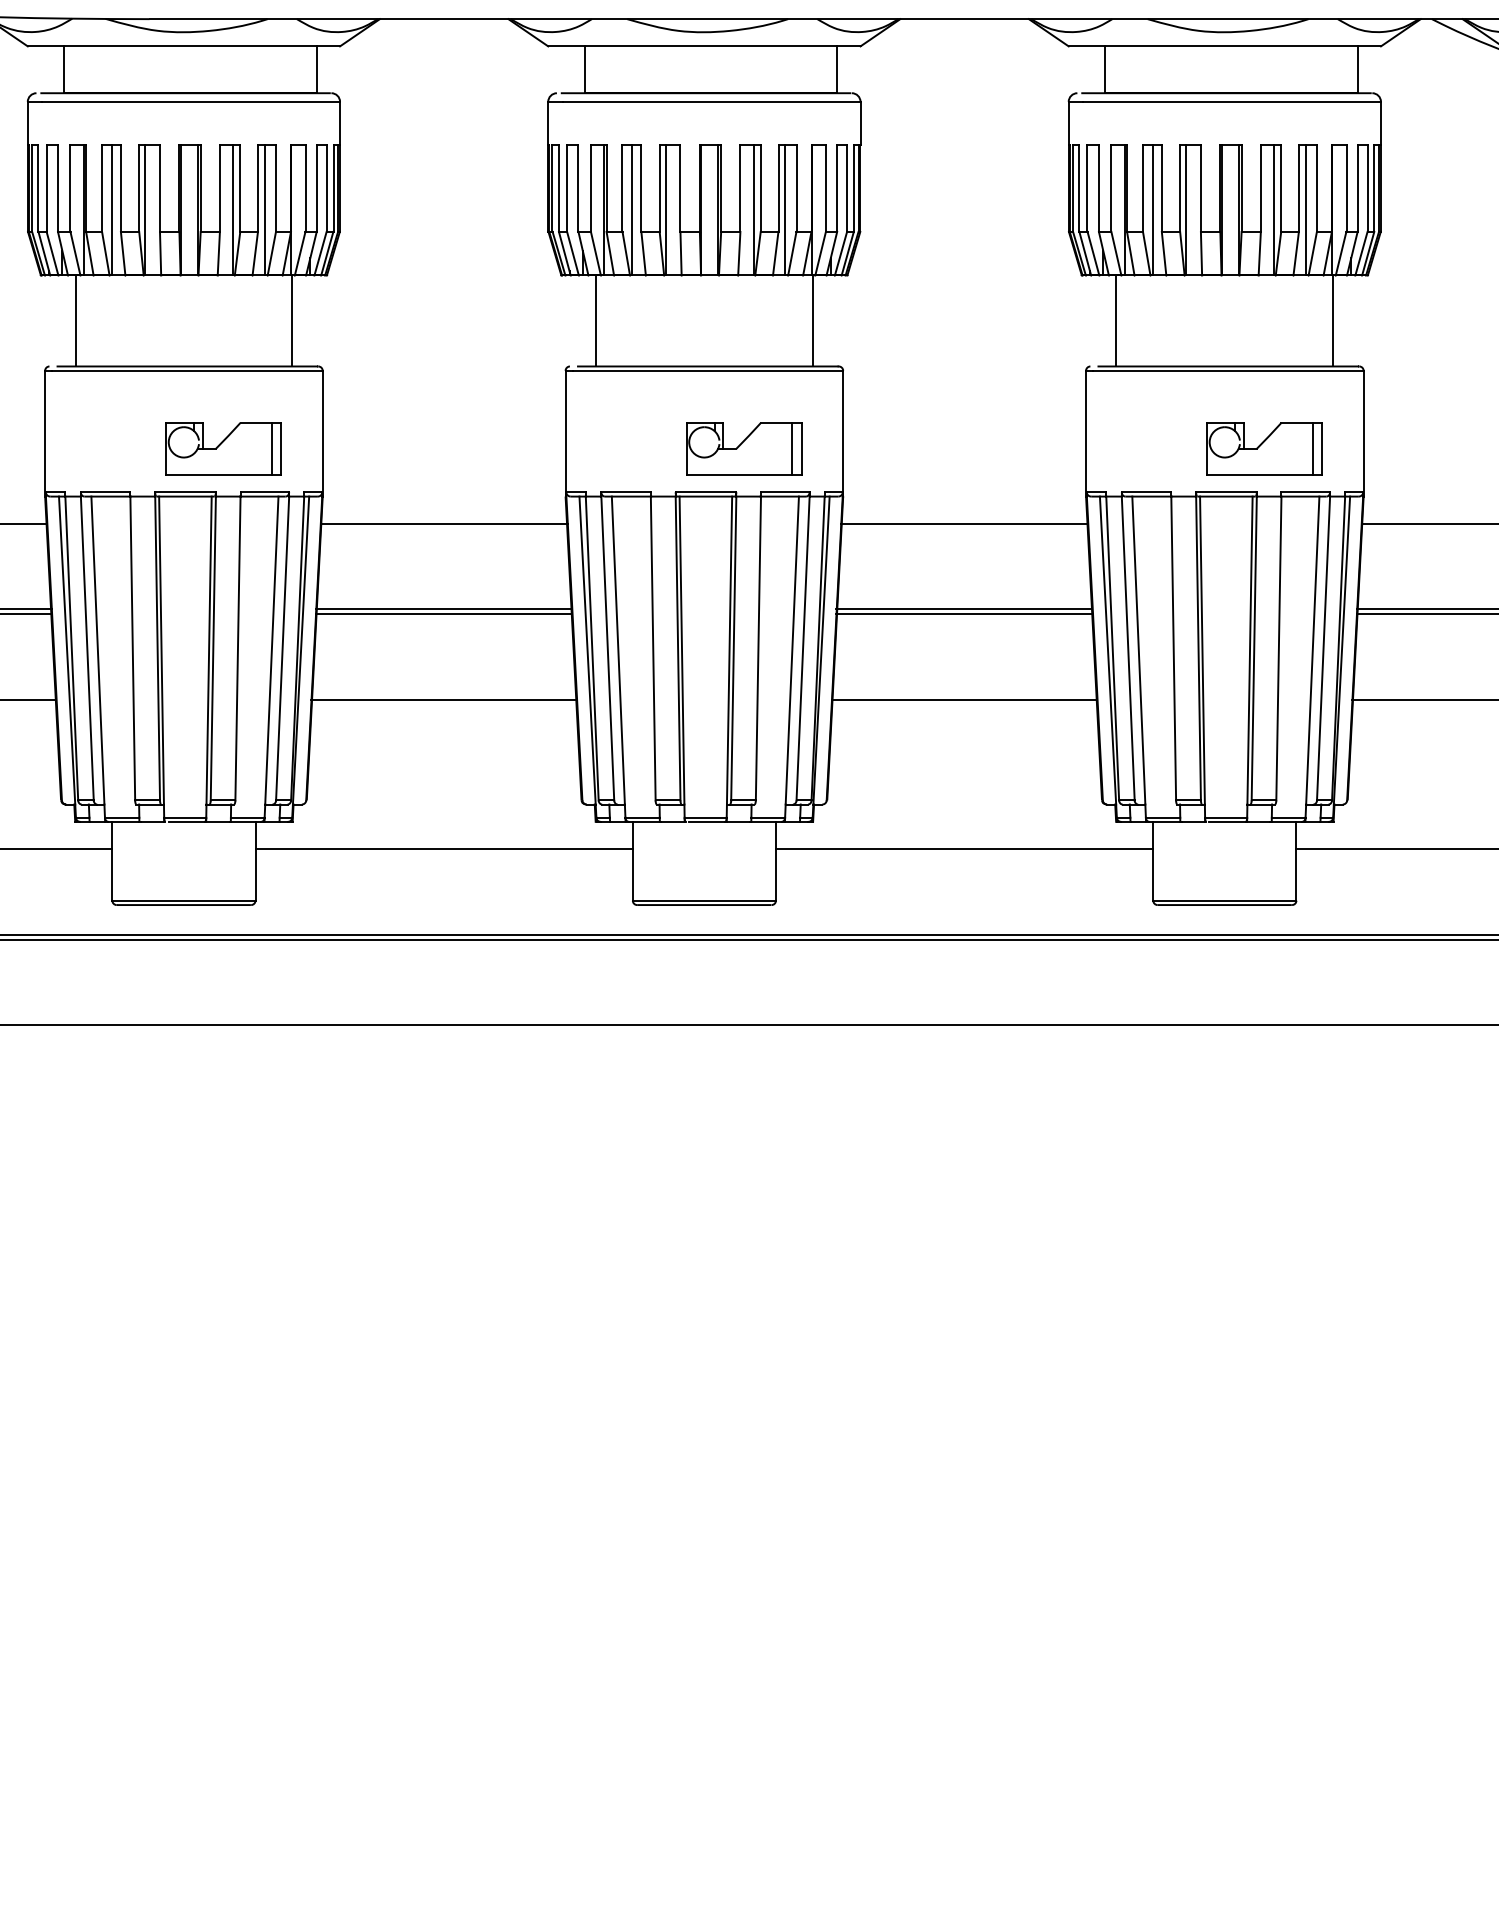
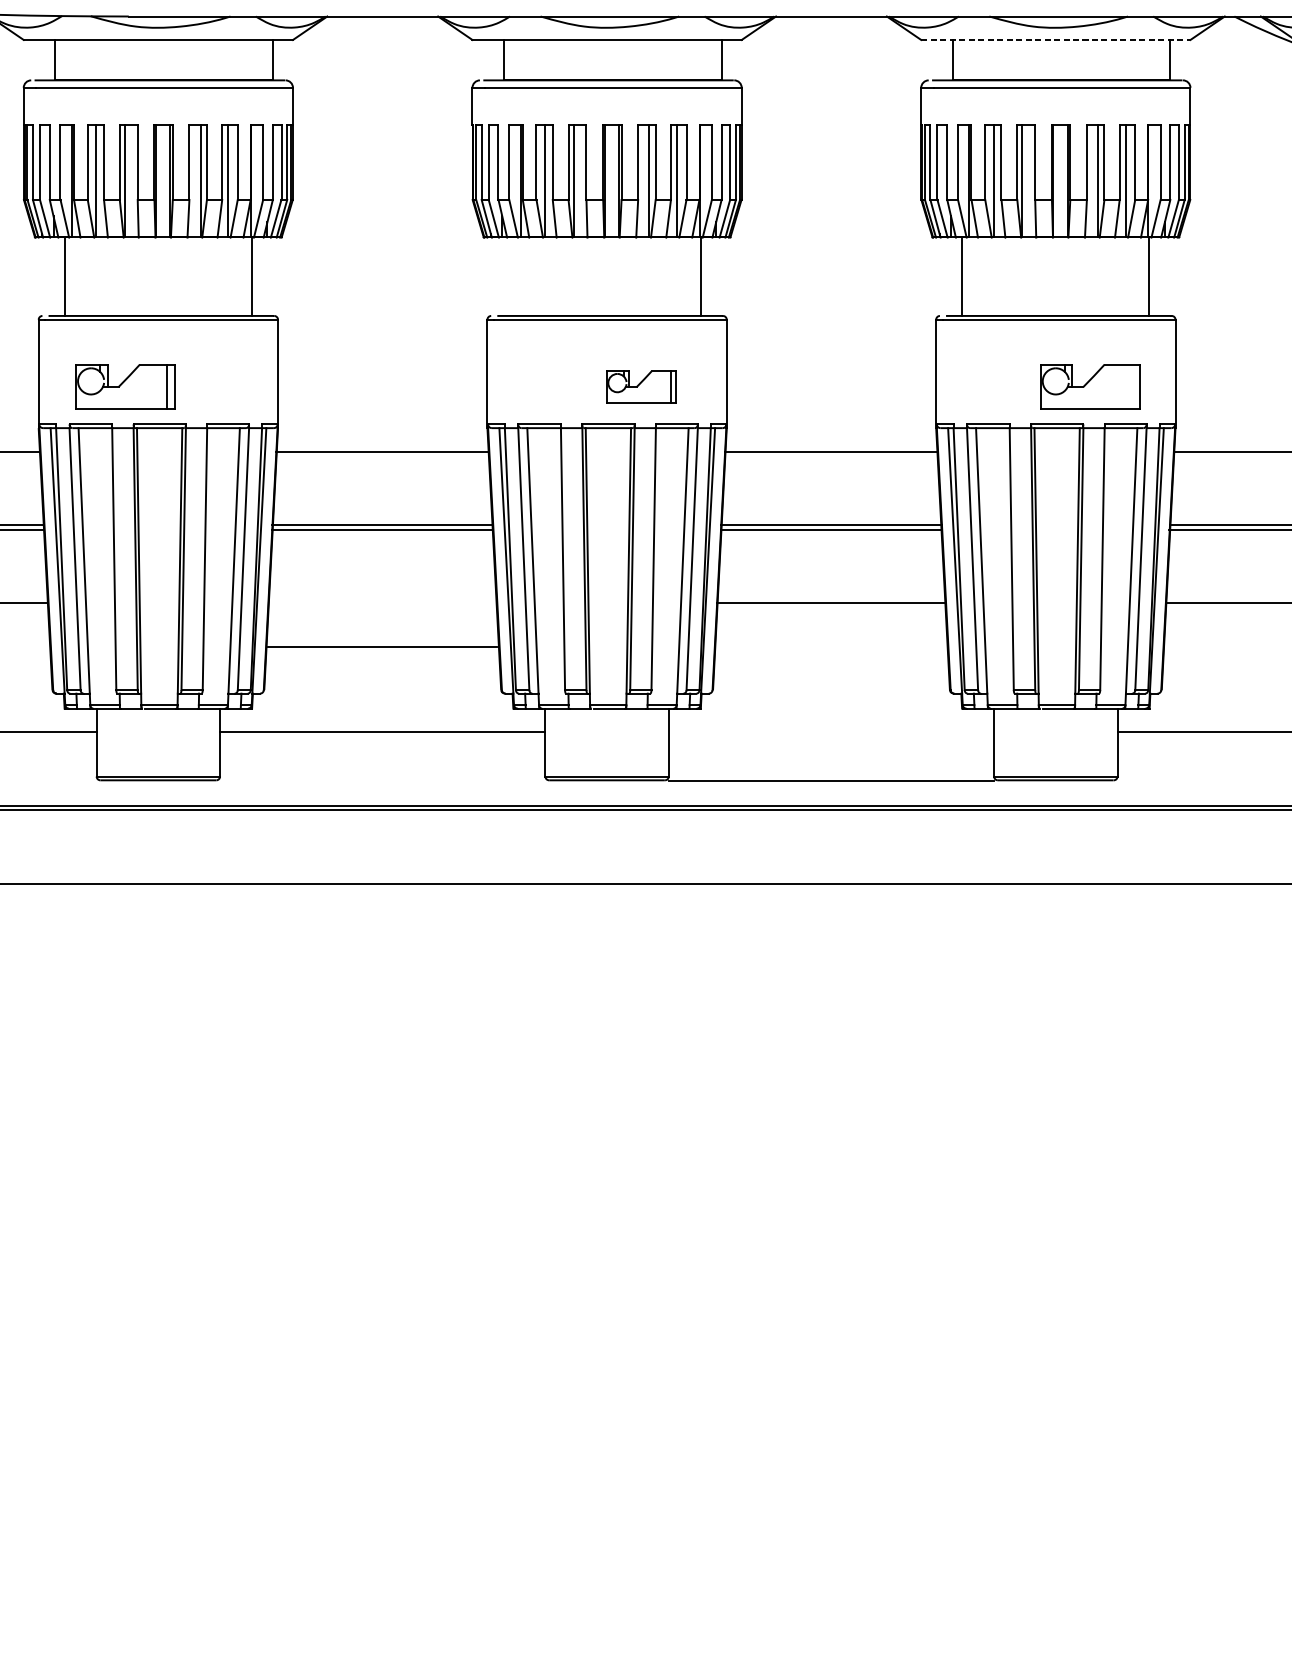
line: (1225, 46) -> (1056, 40), solid -> dashed
line: (595, 320) -> (513, 276), removed
part: (223, 448) -> (125, 386), moved
part: (744, 448) -> (641, 386), size x0.7
line: (1312, 448) -> (1131, 386), removed
line: (443, 699) -> (382, 646), moved
line: (964, 849) -> (831, 781), moved

